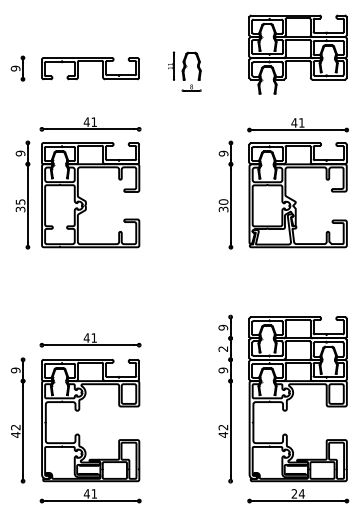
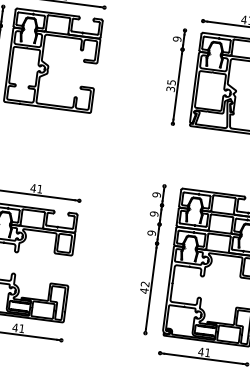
text: (223, 201) -> (171, 81), 30 -> 35
text: (223, 348) -> (154, 213), 2 -> 9
text: (297, 493) -> (203, 351), 24 -> 41

